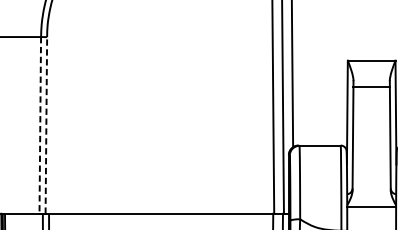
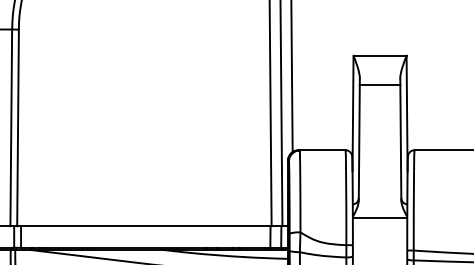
line: (40, 125) -> (11, 128), dashed -> solid
line: (46, 125) -> (18, 127), dashed -> solid

